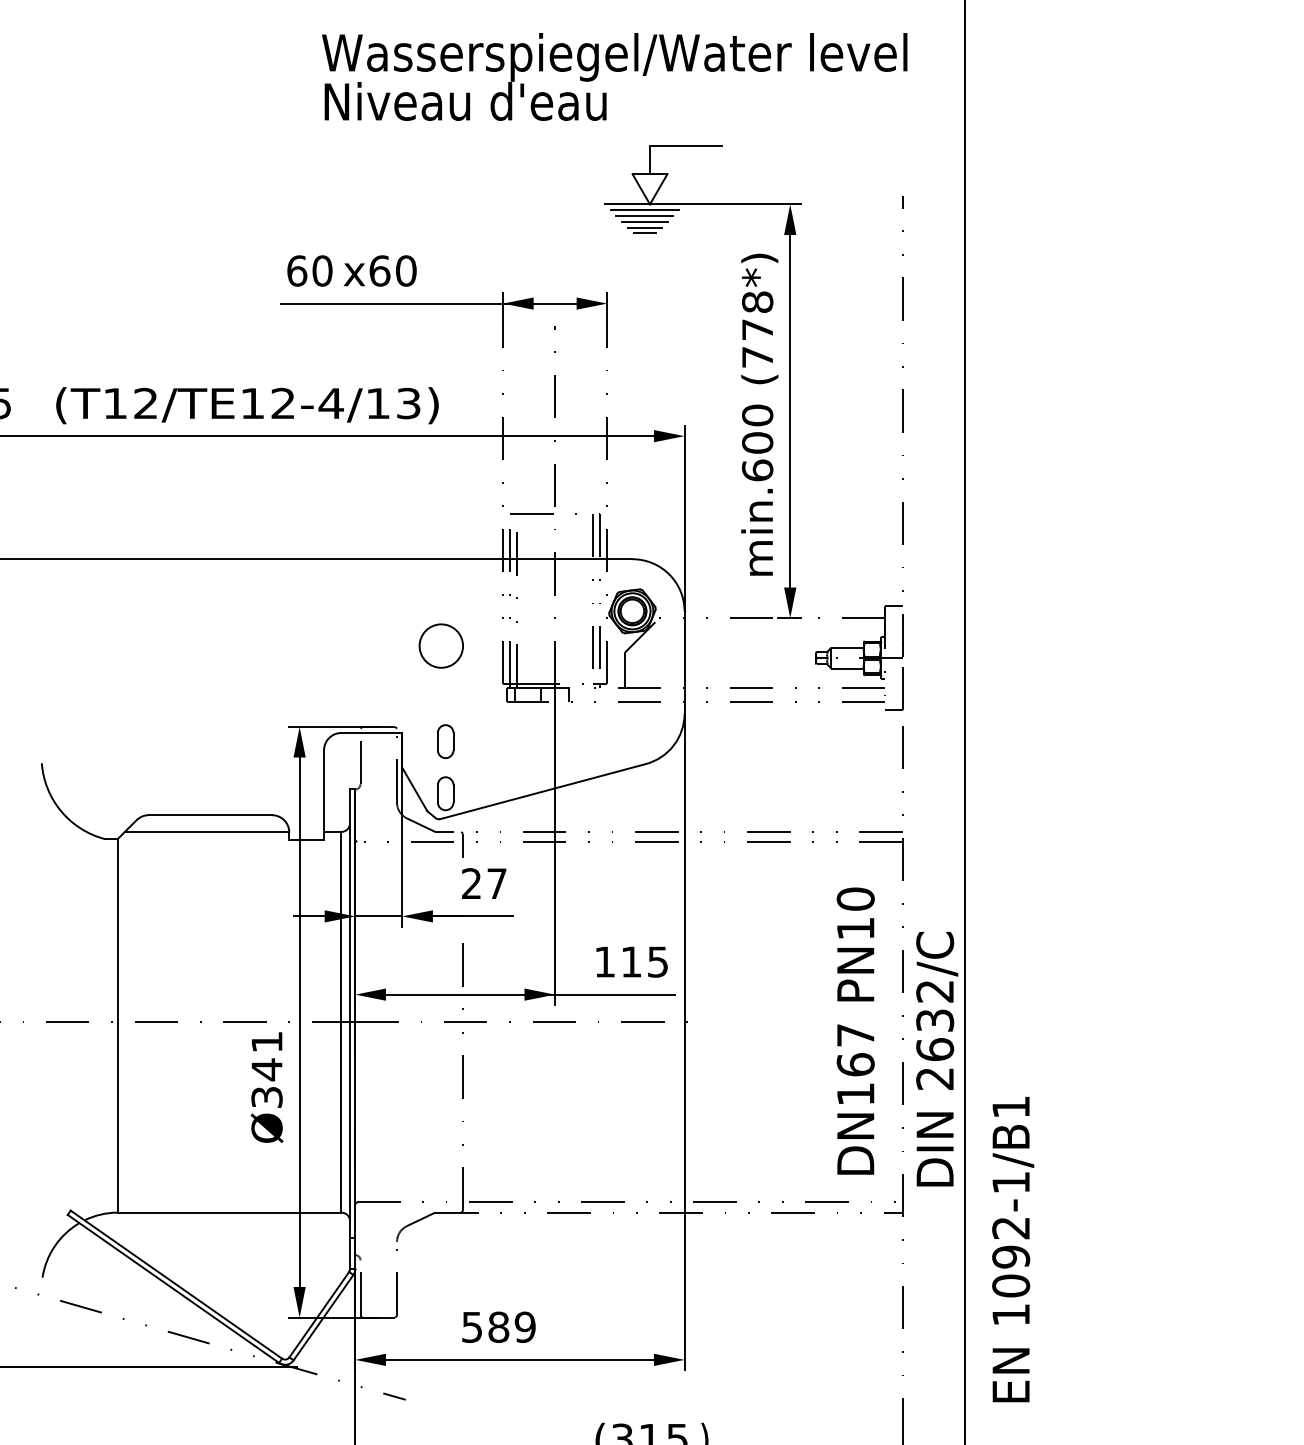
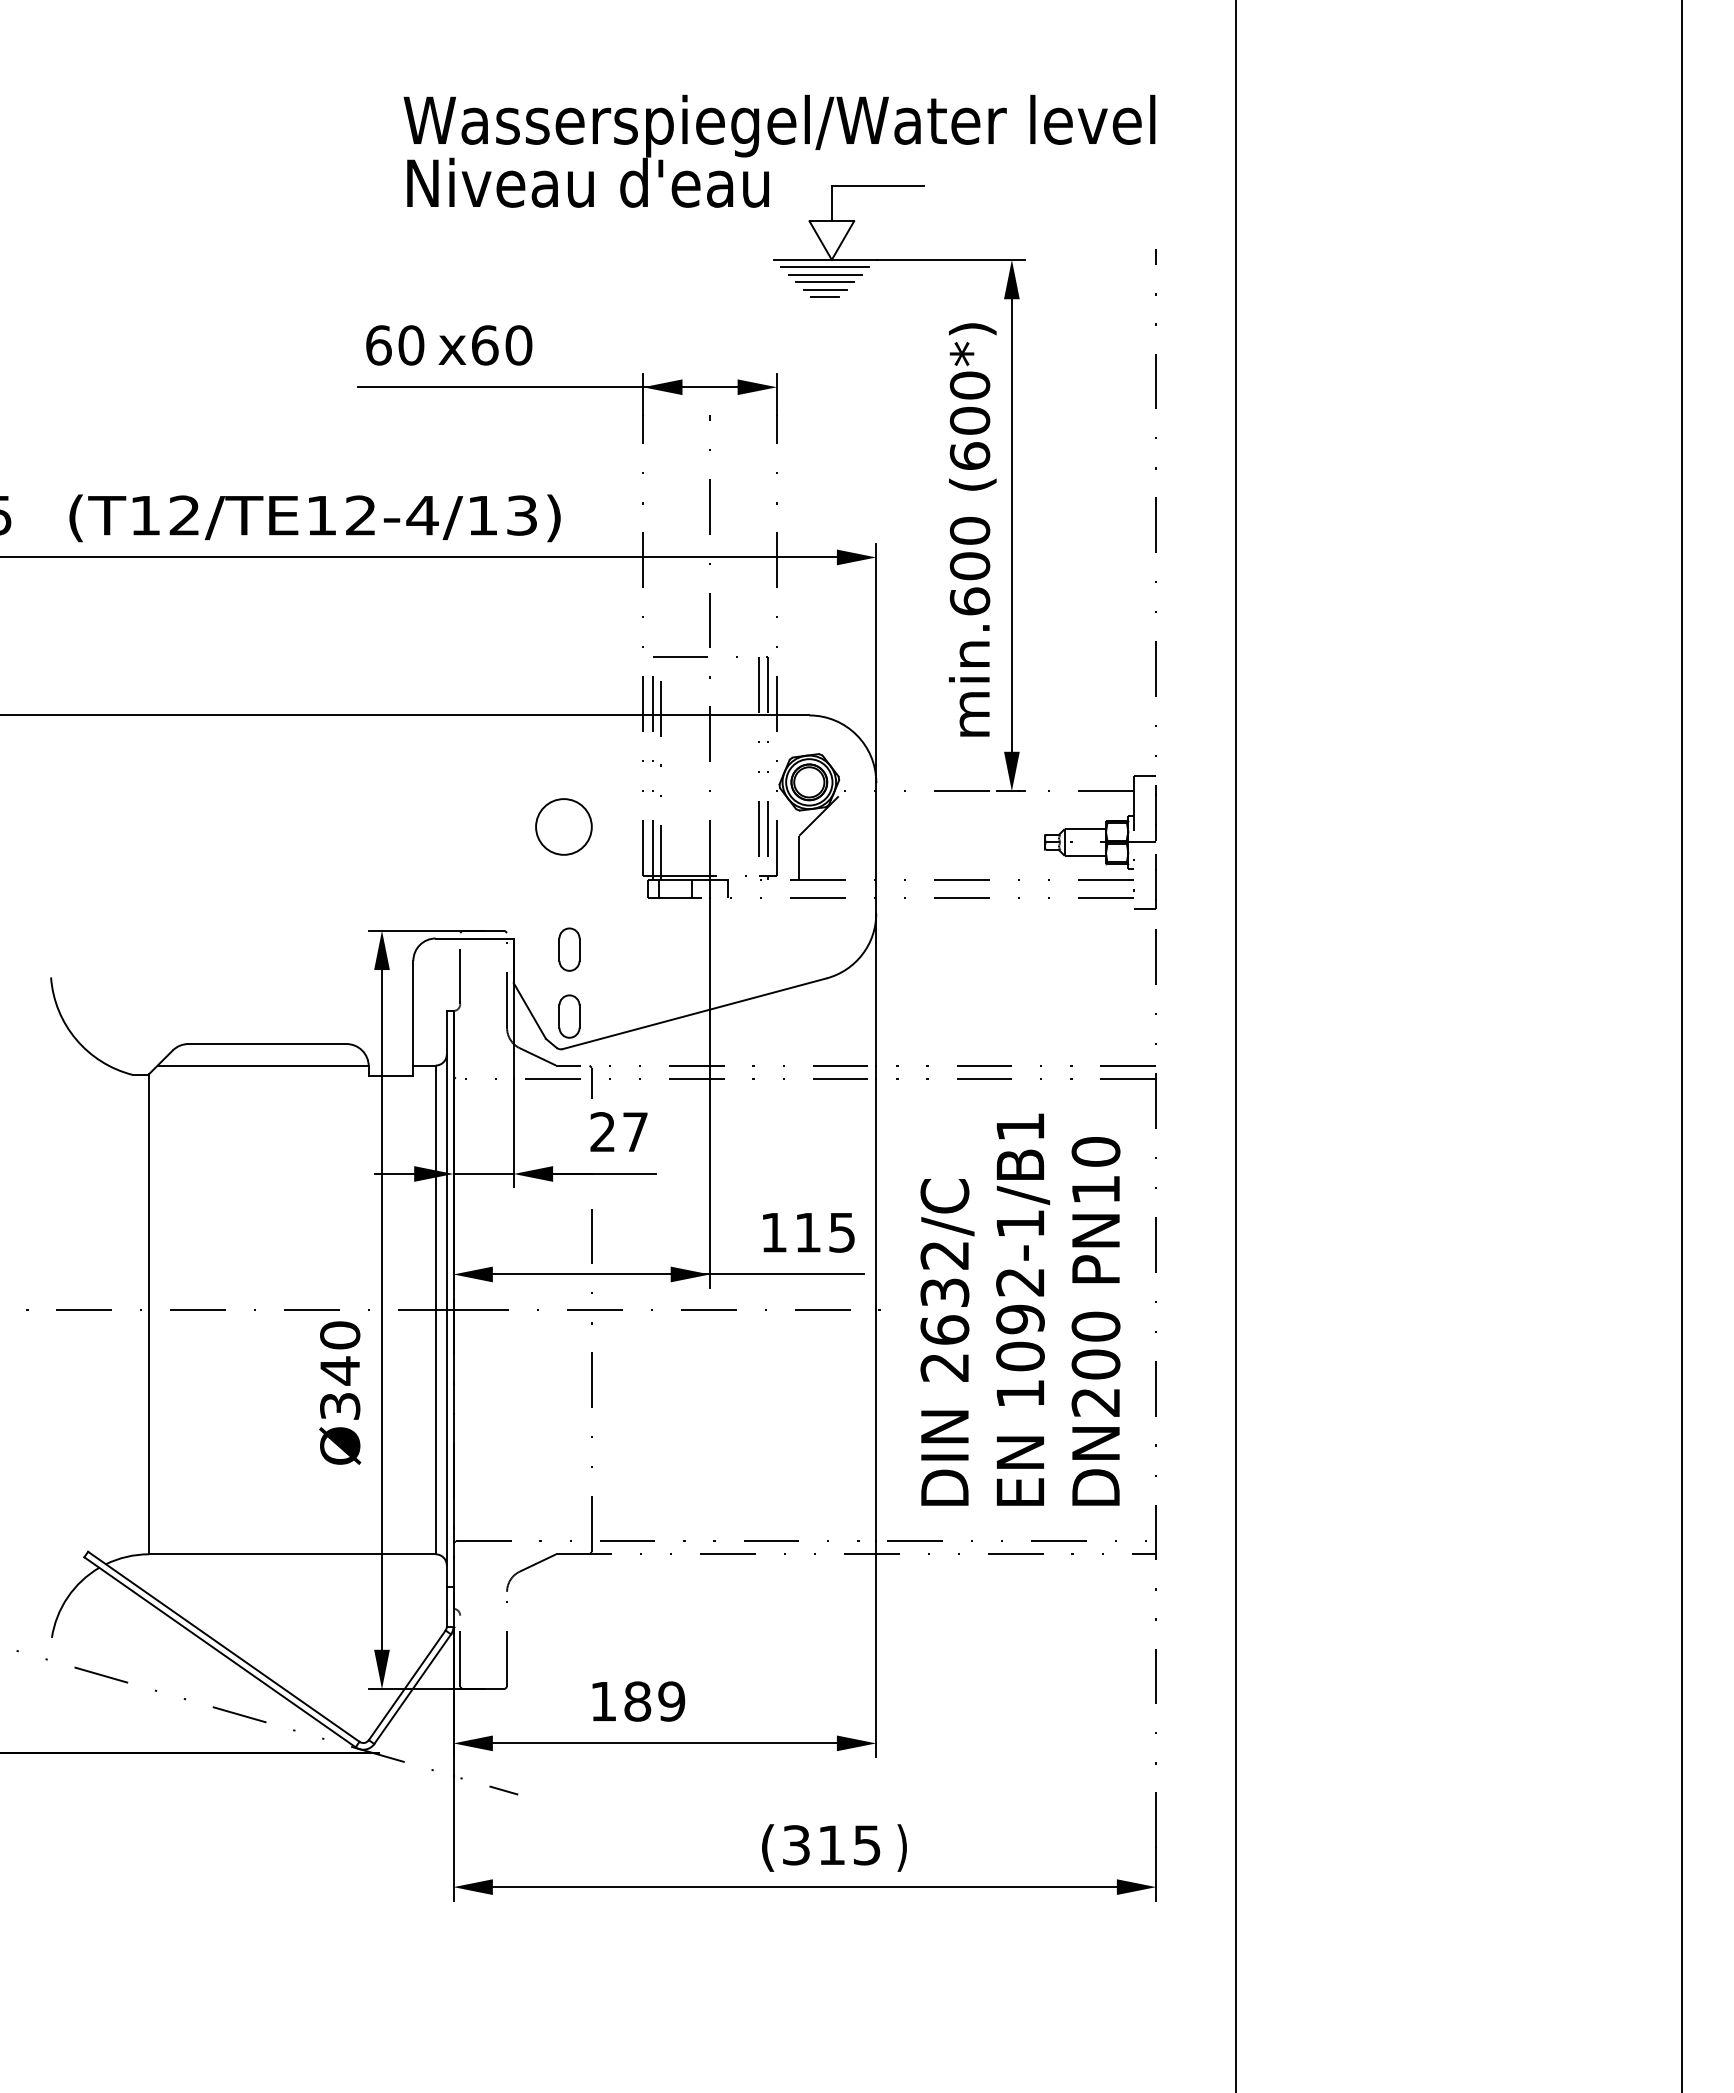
text: (614, 76) -> (779, 150), moved
text: (757, 329) -> (969, 420), (778*) -> (600*)
text: (267, 1042) -> (340, 1335), Ø341 -> Ø340
text: (937, 1059) -> (947, 1342), moved
text: (855, 1063) -> (1095, 1363), DN167 -> DN200
text: (1012, 1249) -> (1022, 1309), moved
text: (472, 1327) -> (603, 1701), 589 -> 189

